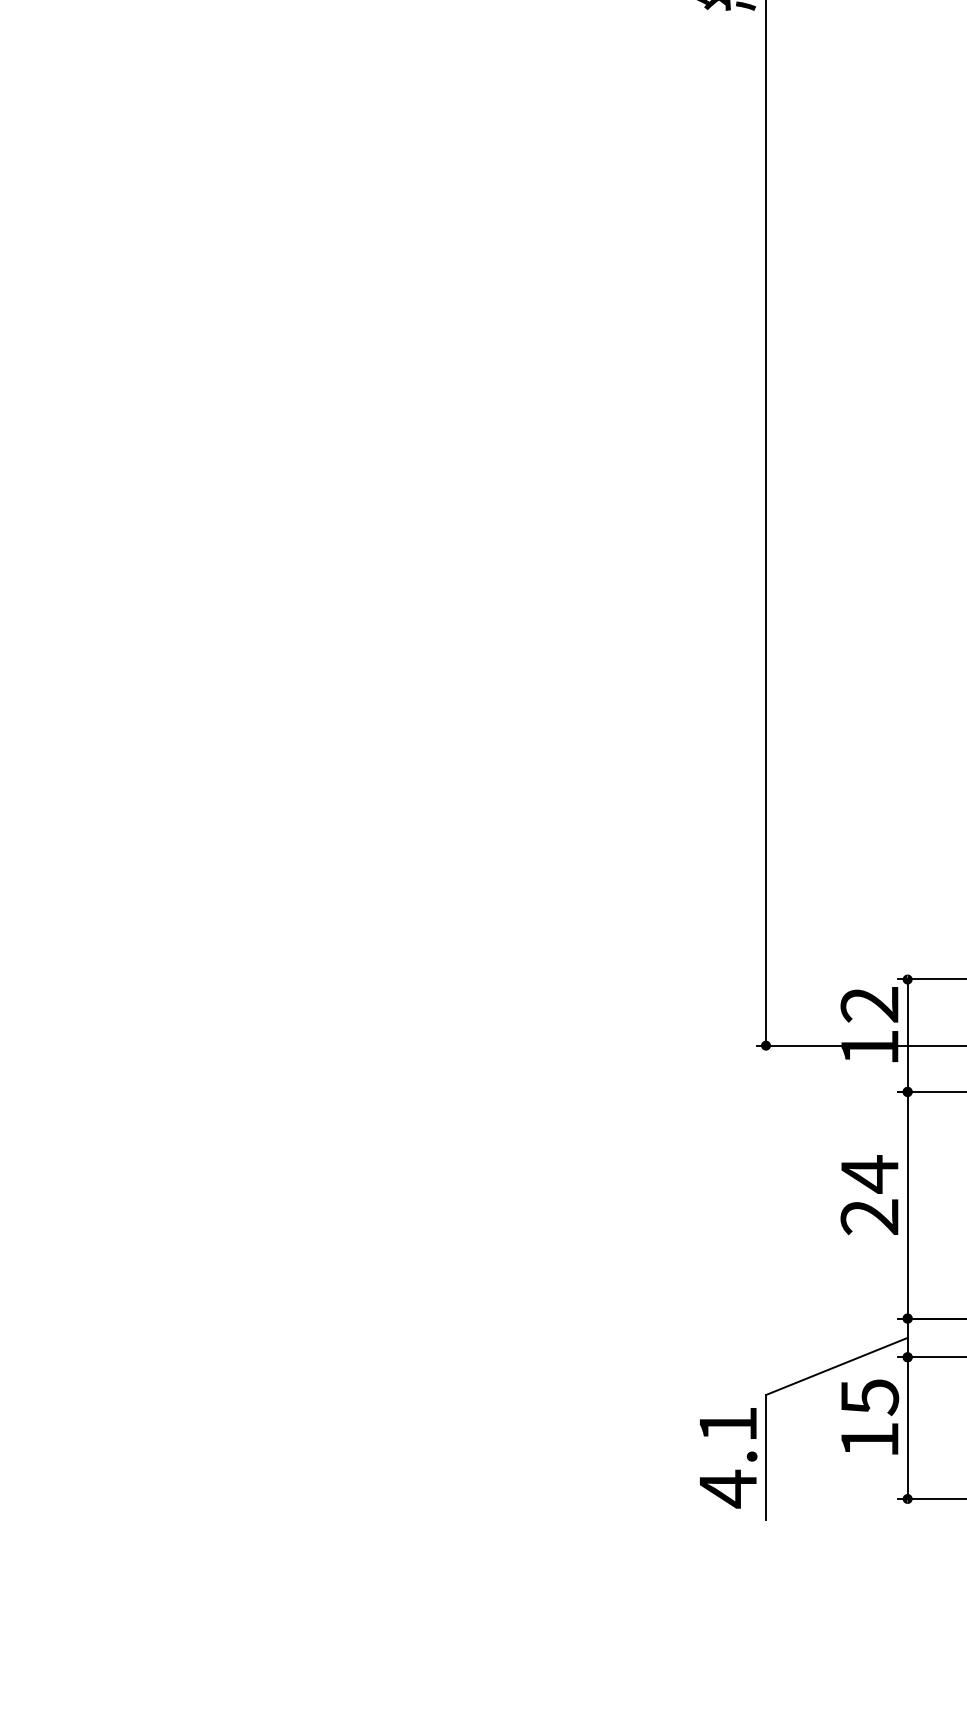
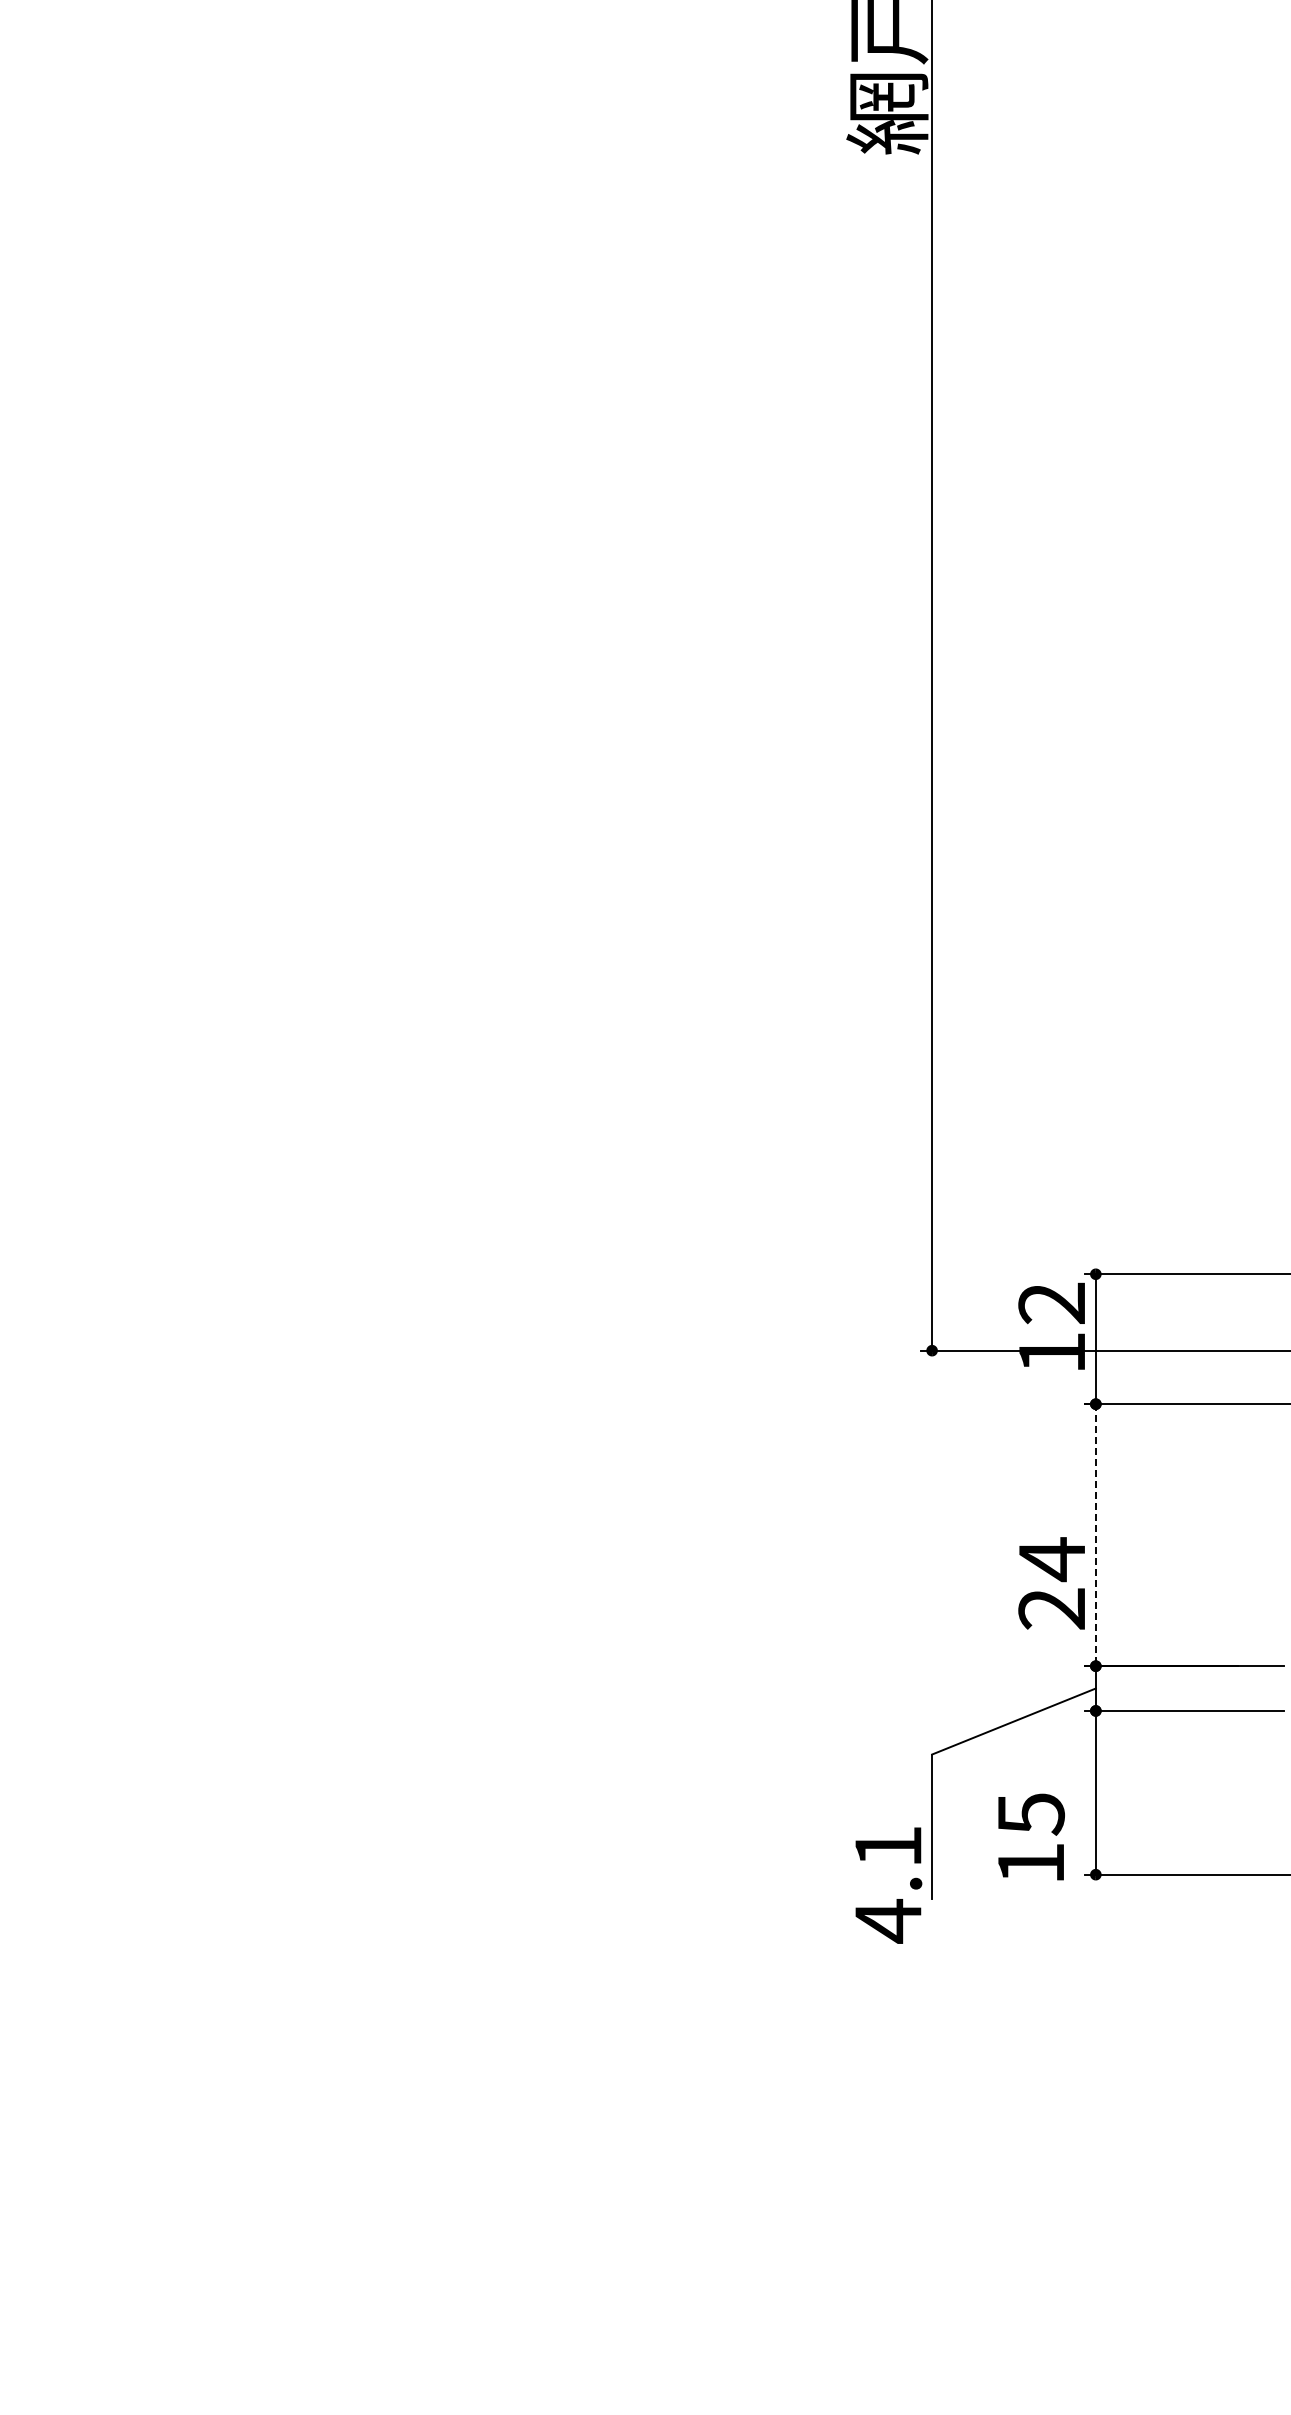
text: (869, 1195) -> (1051, 1583), moved
line: (907, 1205) -> (1095, 1535), solid -> dashed
text: (870, 1416) -> (1031, 1836), moved
text: (728, 1458) -> (888, 1885), moved

